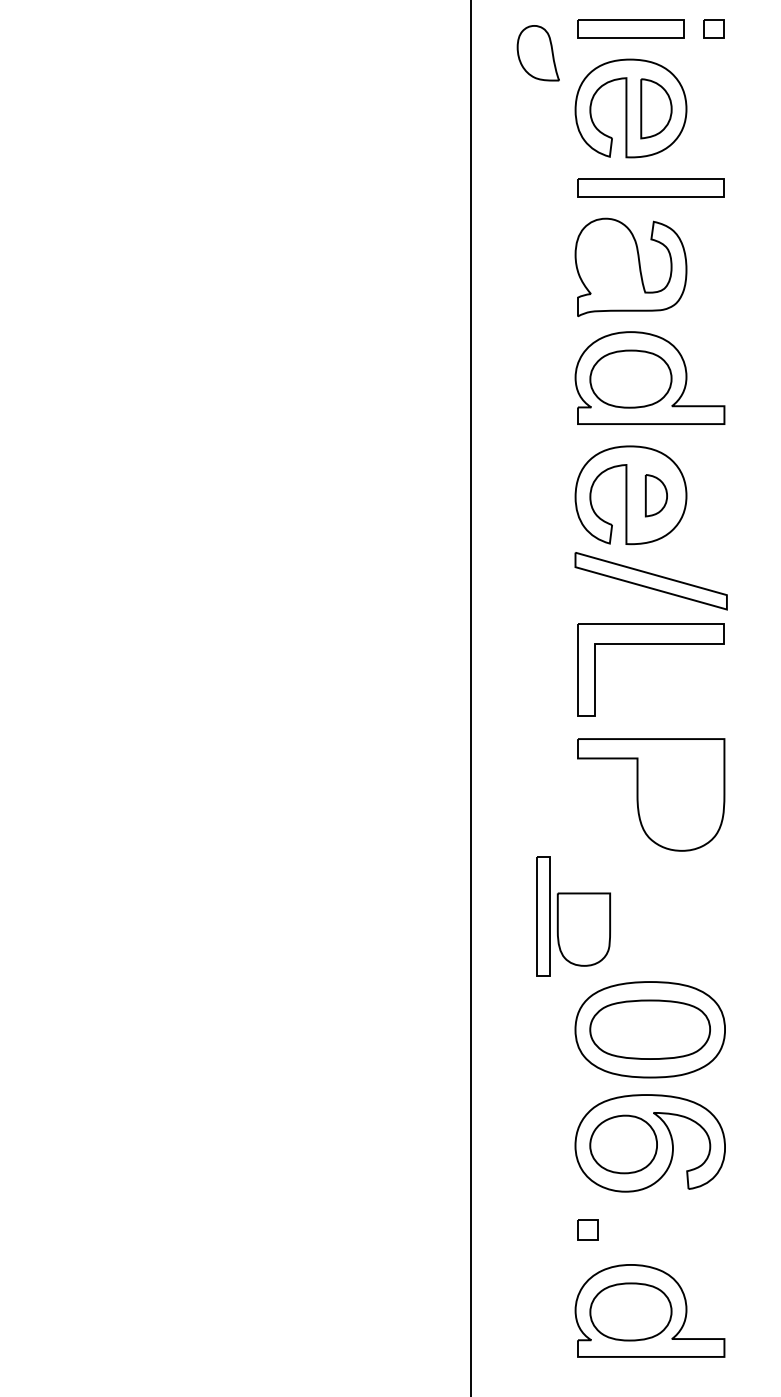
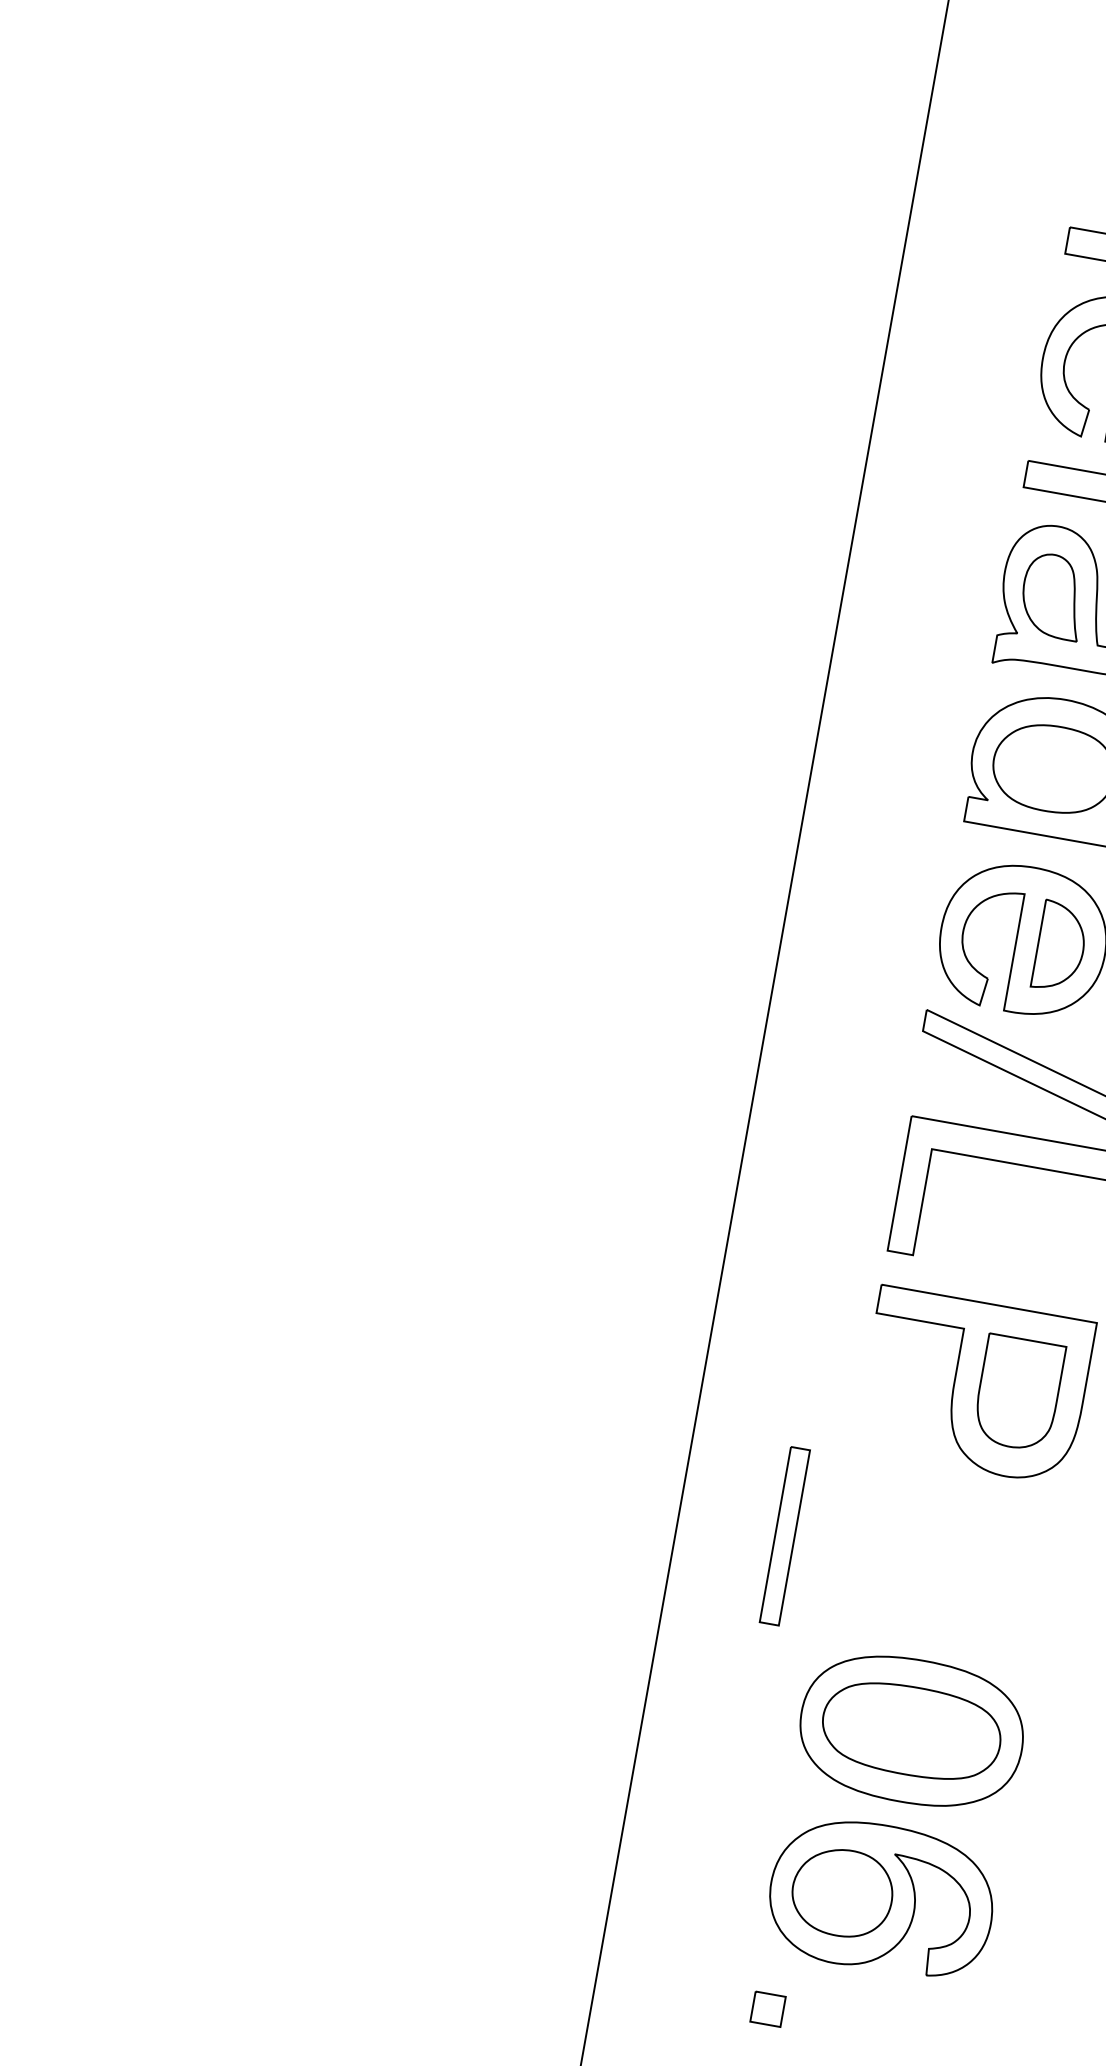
part: (537, 53) -> (1052, 596), moved
part: (656, 495) -> (1060, 946), size x1.43
part: (583, 929) -> (1017, 1393), moved

